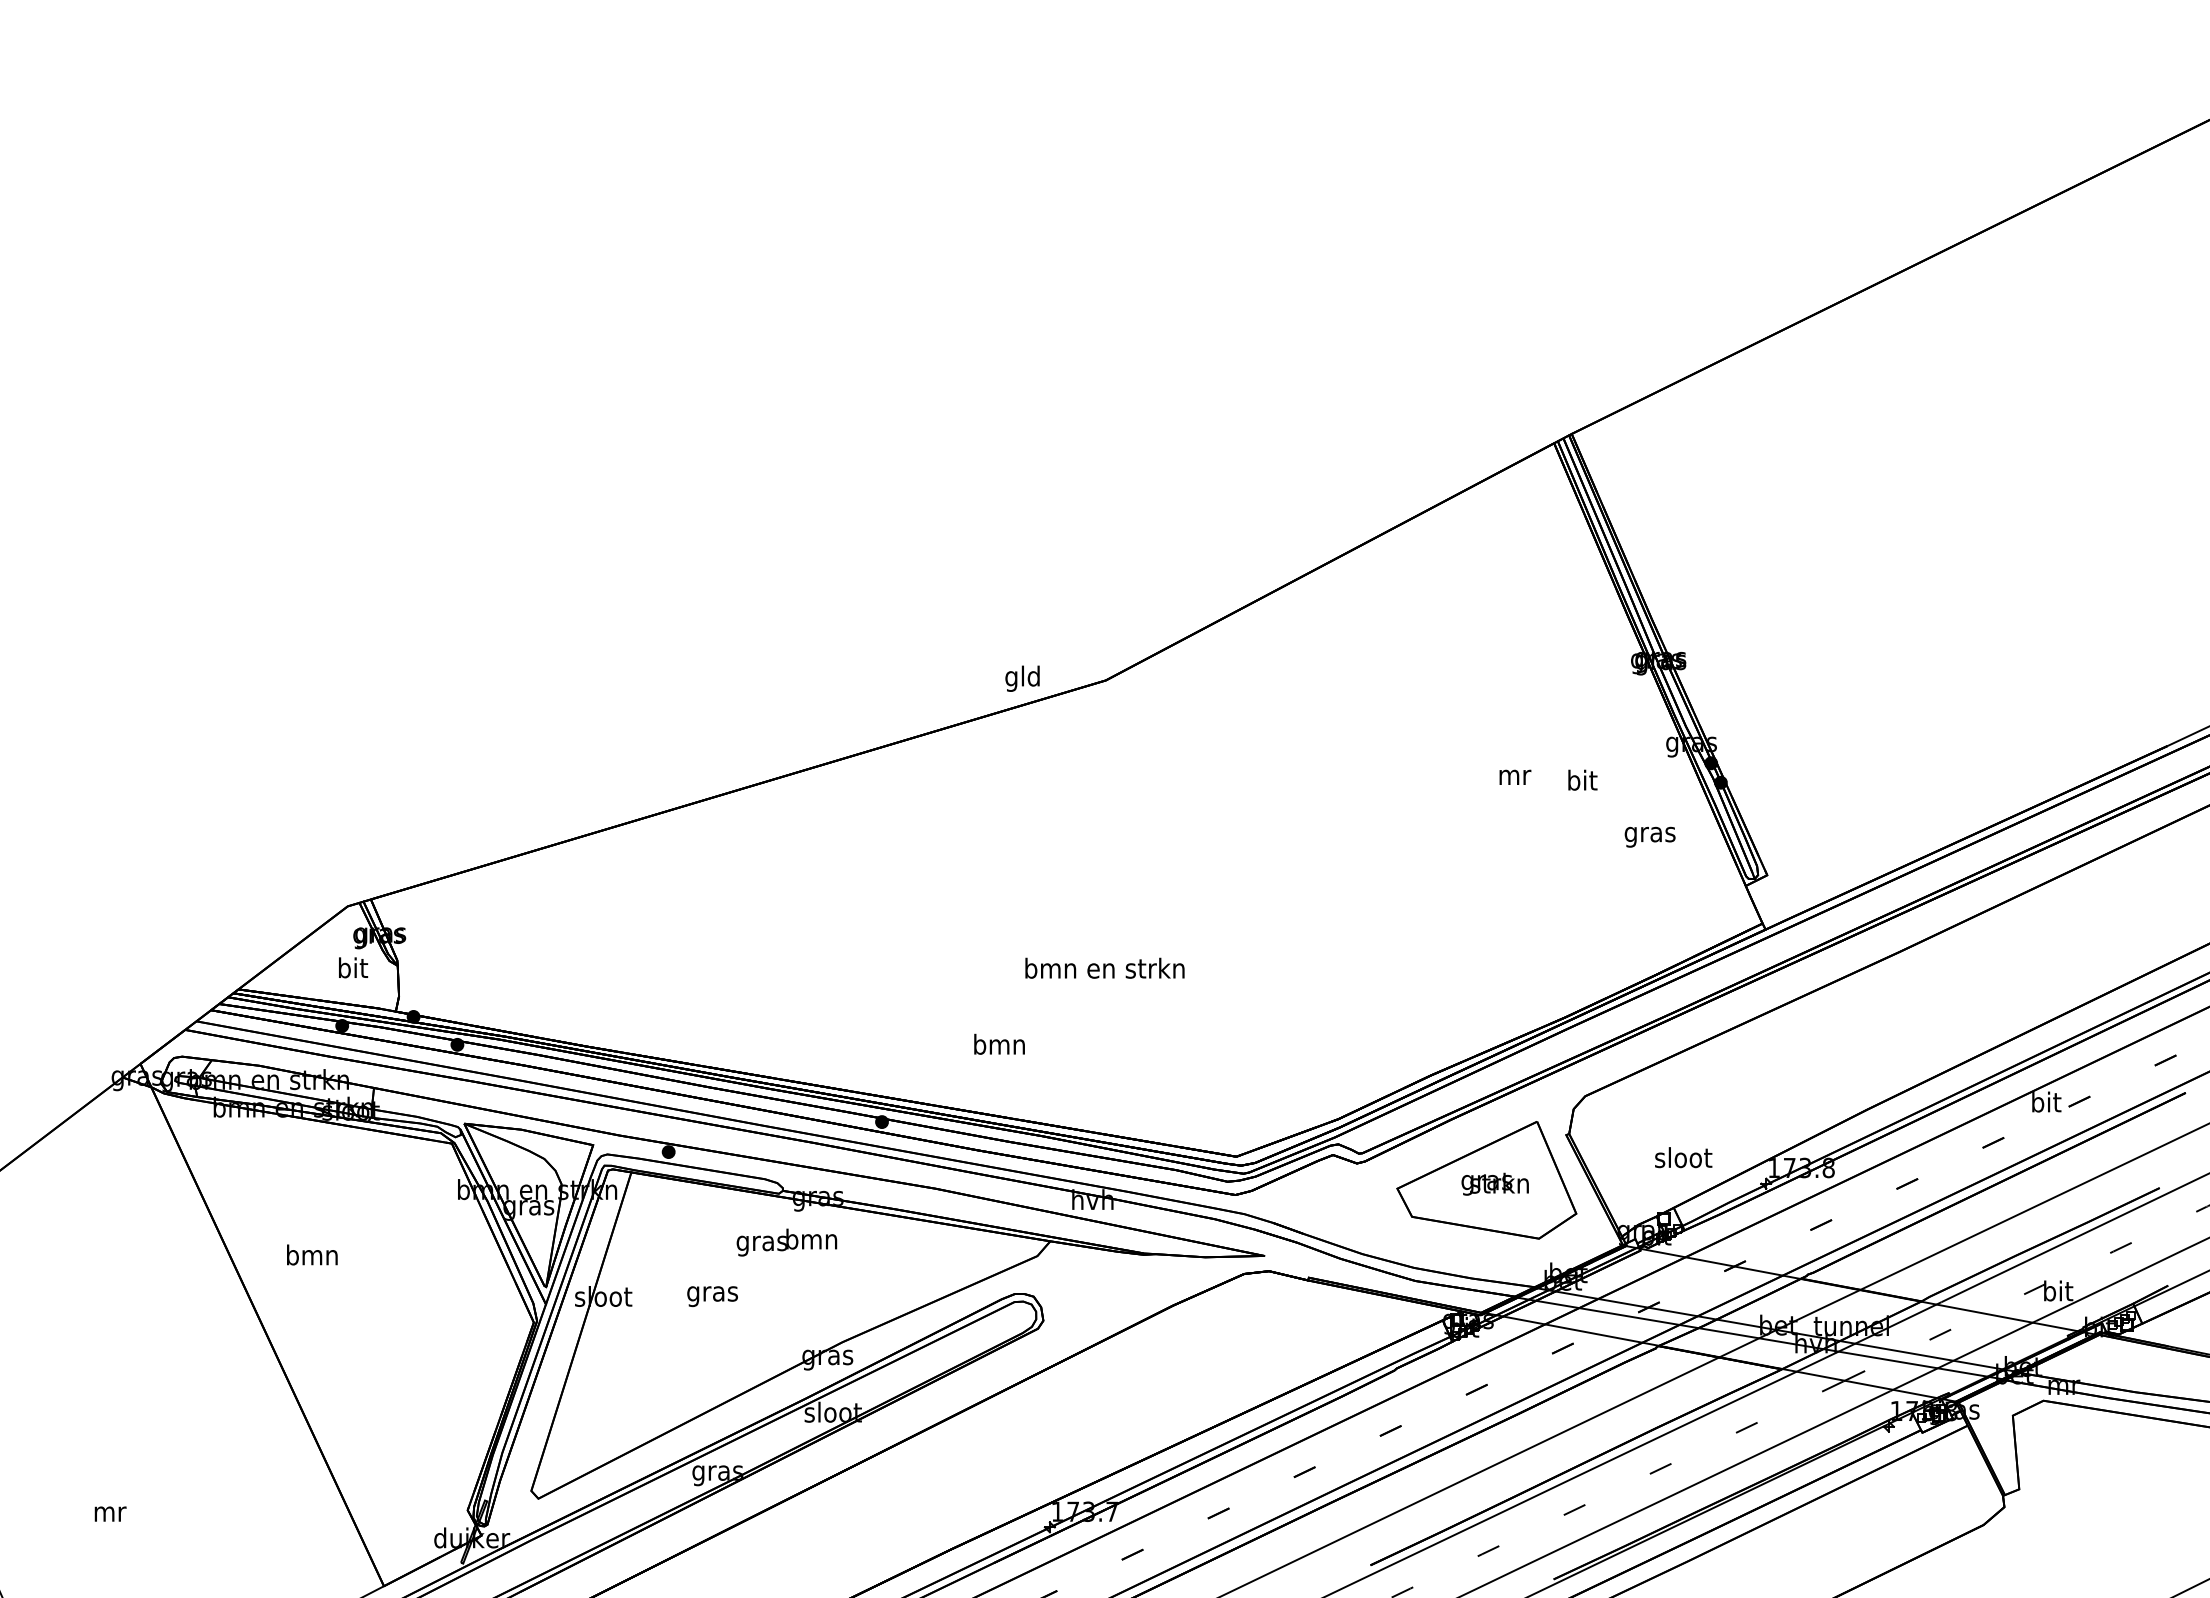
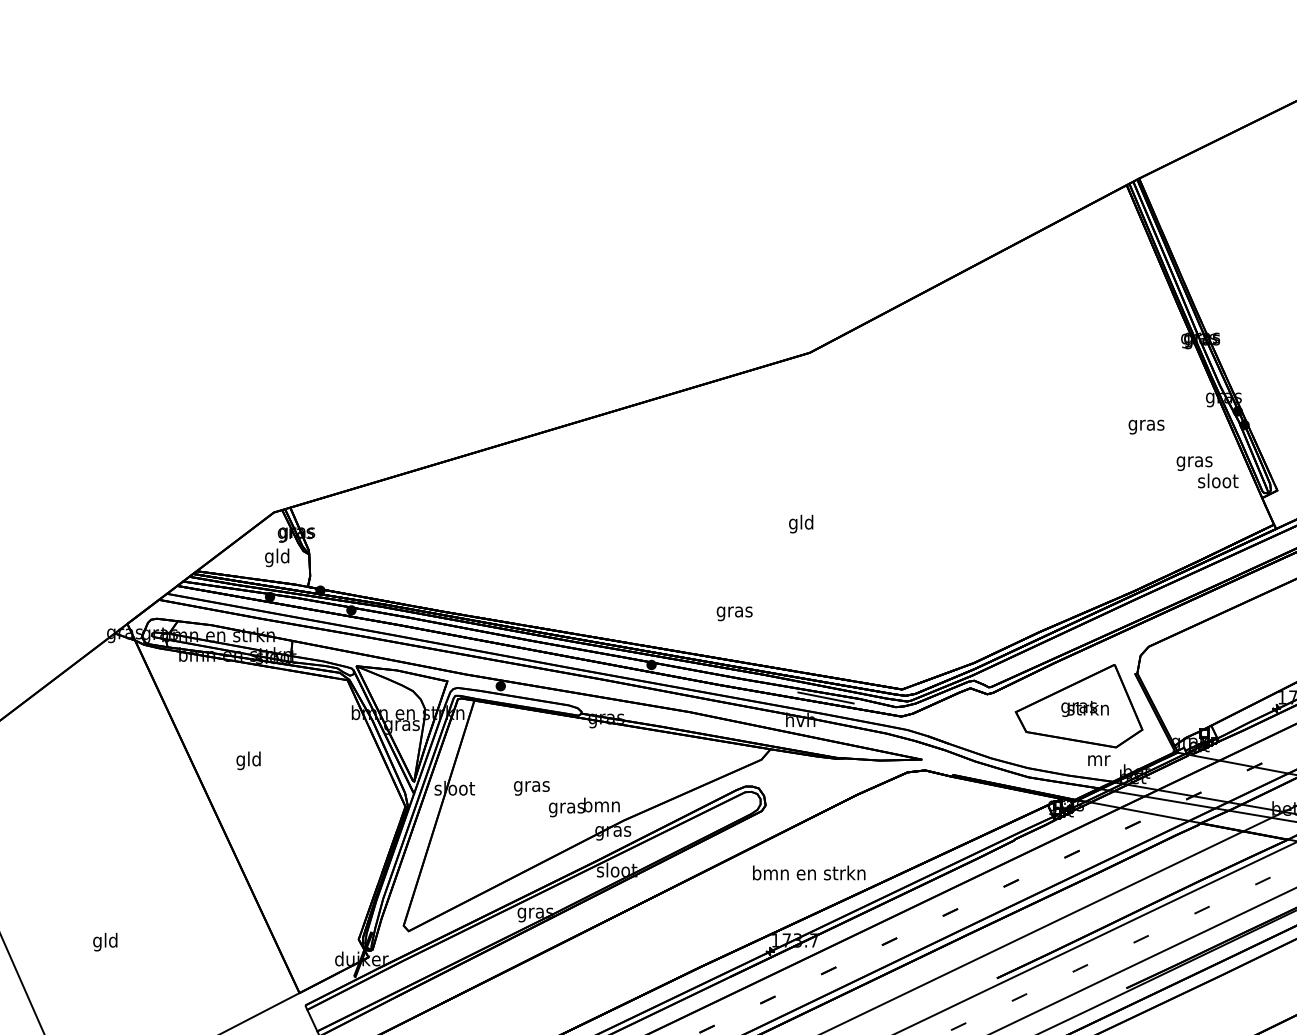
text: (1022, 678) -> (801, 523), moved
text: (1515, 776) -> (1099, 760), moved
text: (1581, 782) -> (1146, 424), bit -> gras
text: (1104, 967) -> (808, 872), moved
text: (352, 970) -> (277, 557), bit -> gld
text: (999, 1046) -> (734, 611), bmn -> gras
text: (1683, 1157) -> (1218, 480), moved
line: (1128, 1168) -> (825, 697), added
text: (786, 1242) -> (584, 807), moved
text: (312, 1257) -> (249, 760), bmn -> gld
text: (109, 1514) -> (105, 942), mr -> gld

